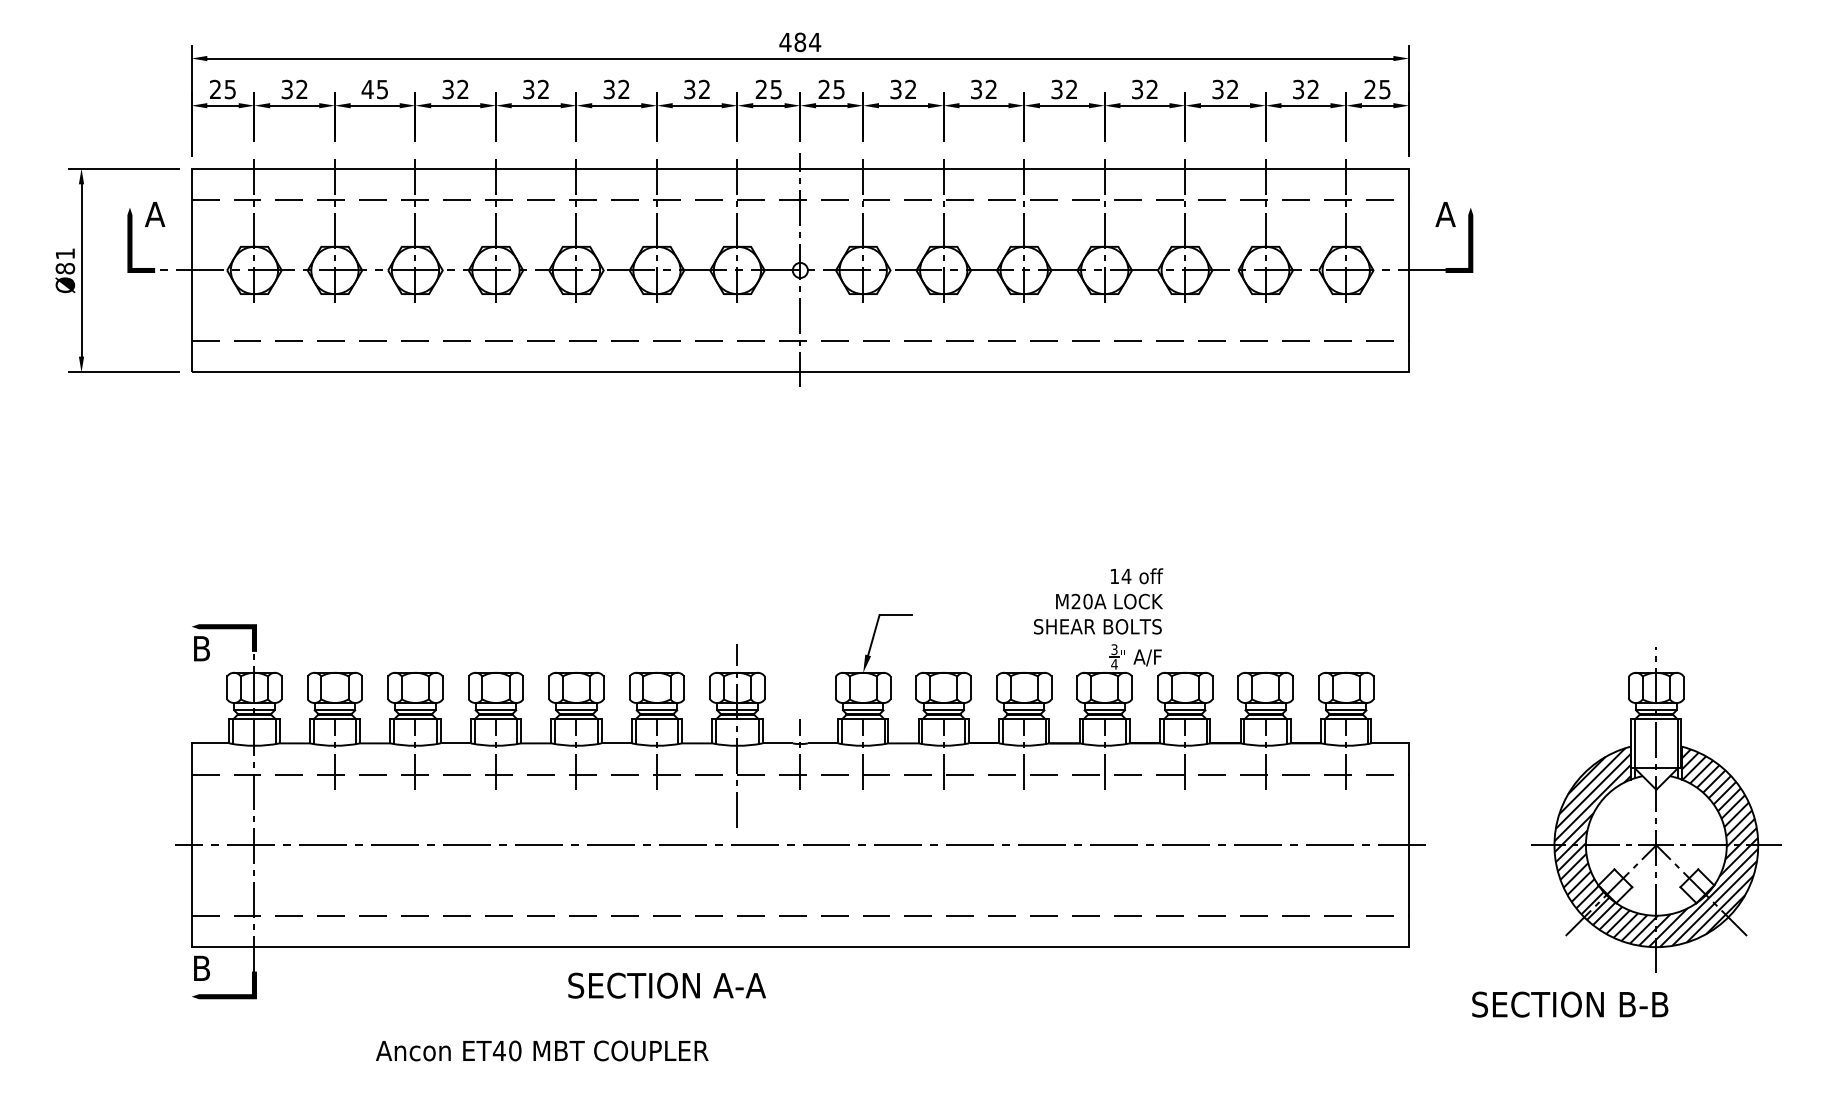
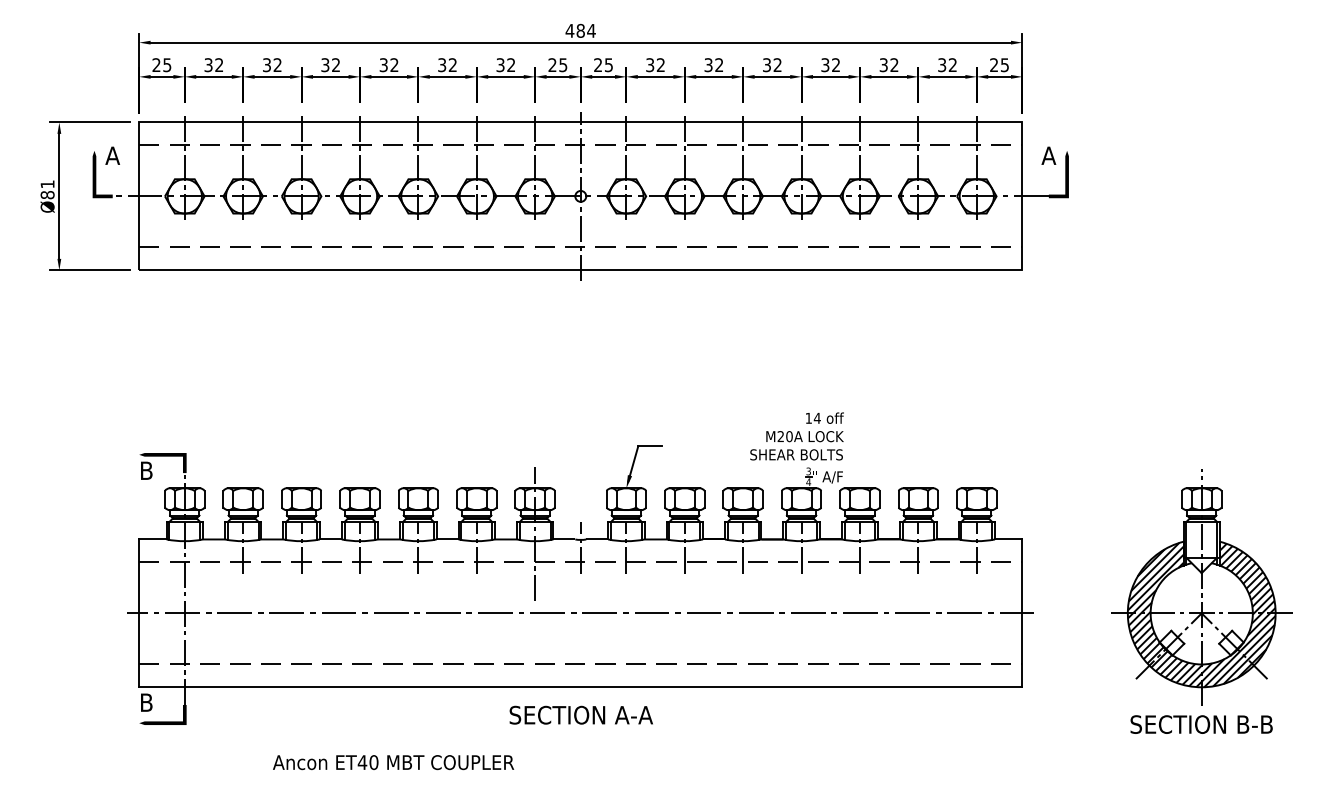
text: (374, 89) -> (271, 65), 45 -> 32
text: (666, 985) -> (580, 715), moved
text: (1570, 1004) -> (1201, 724), moved

